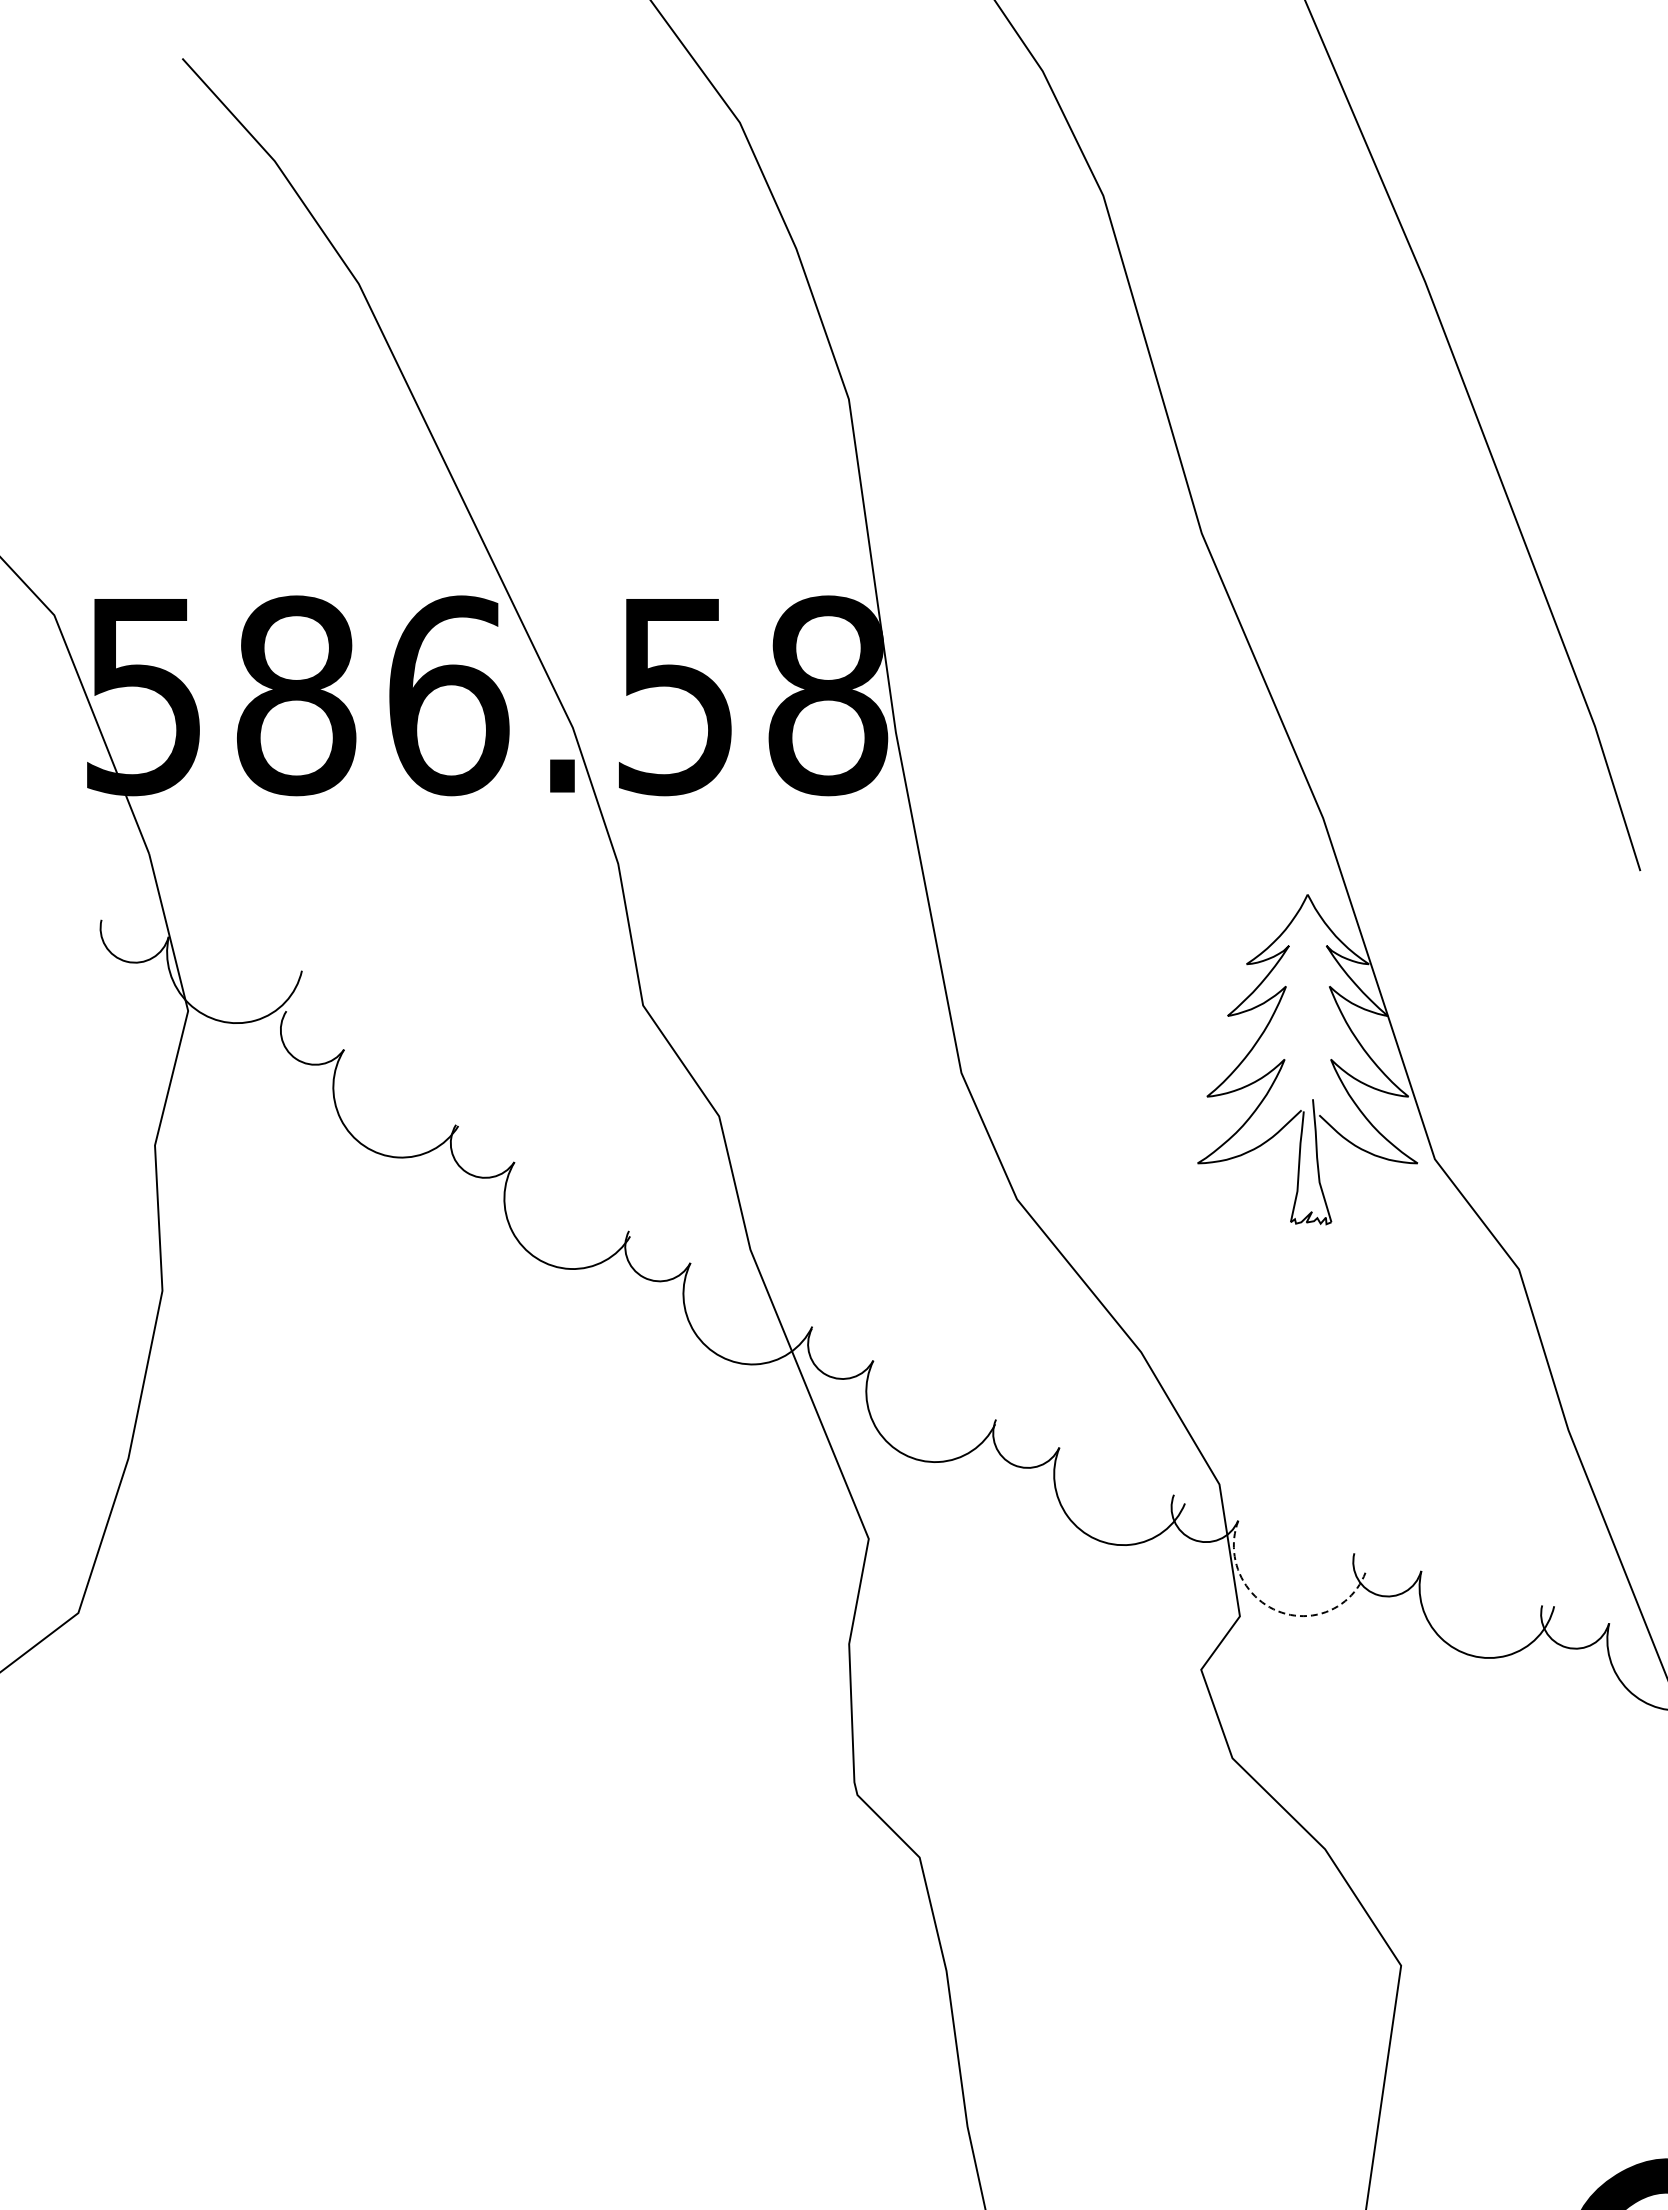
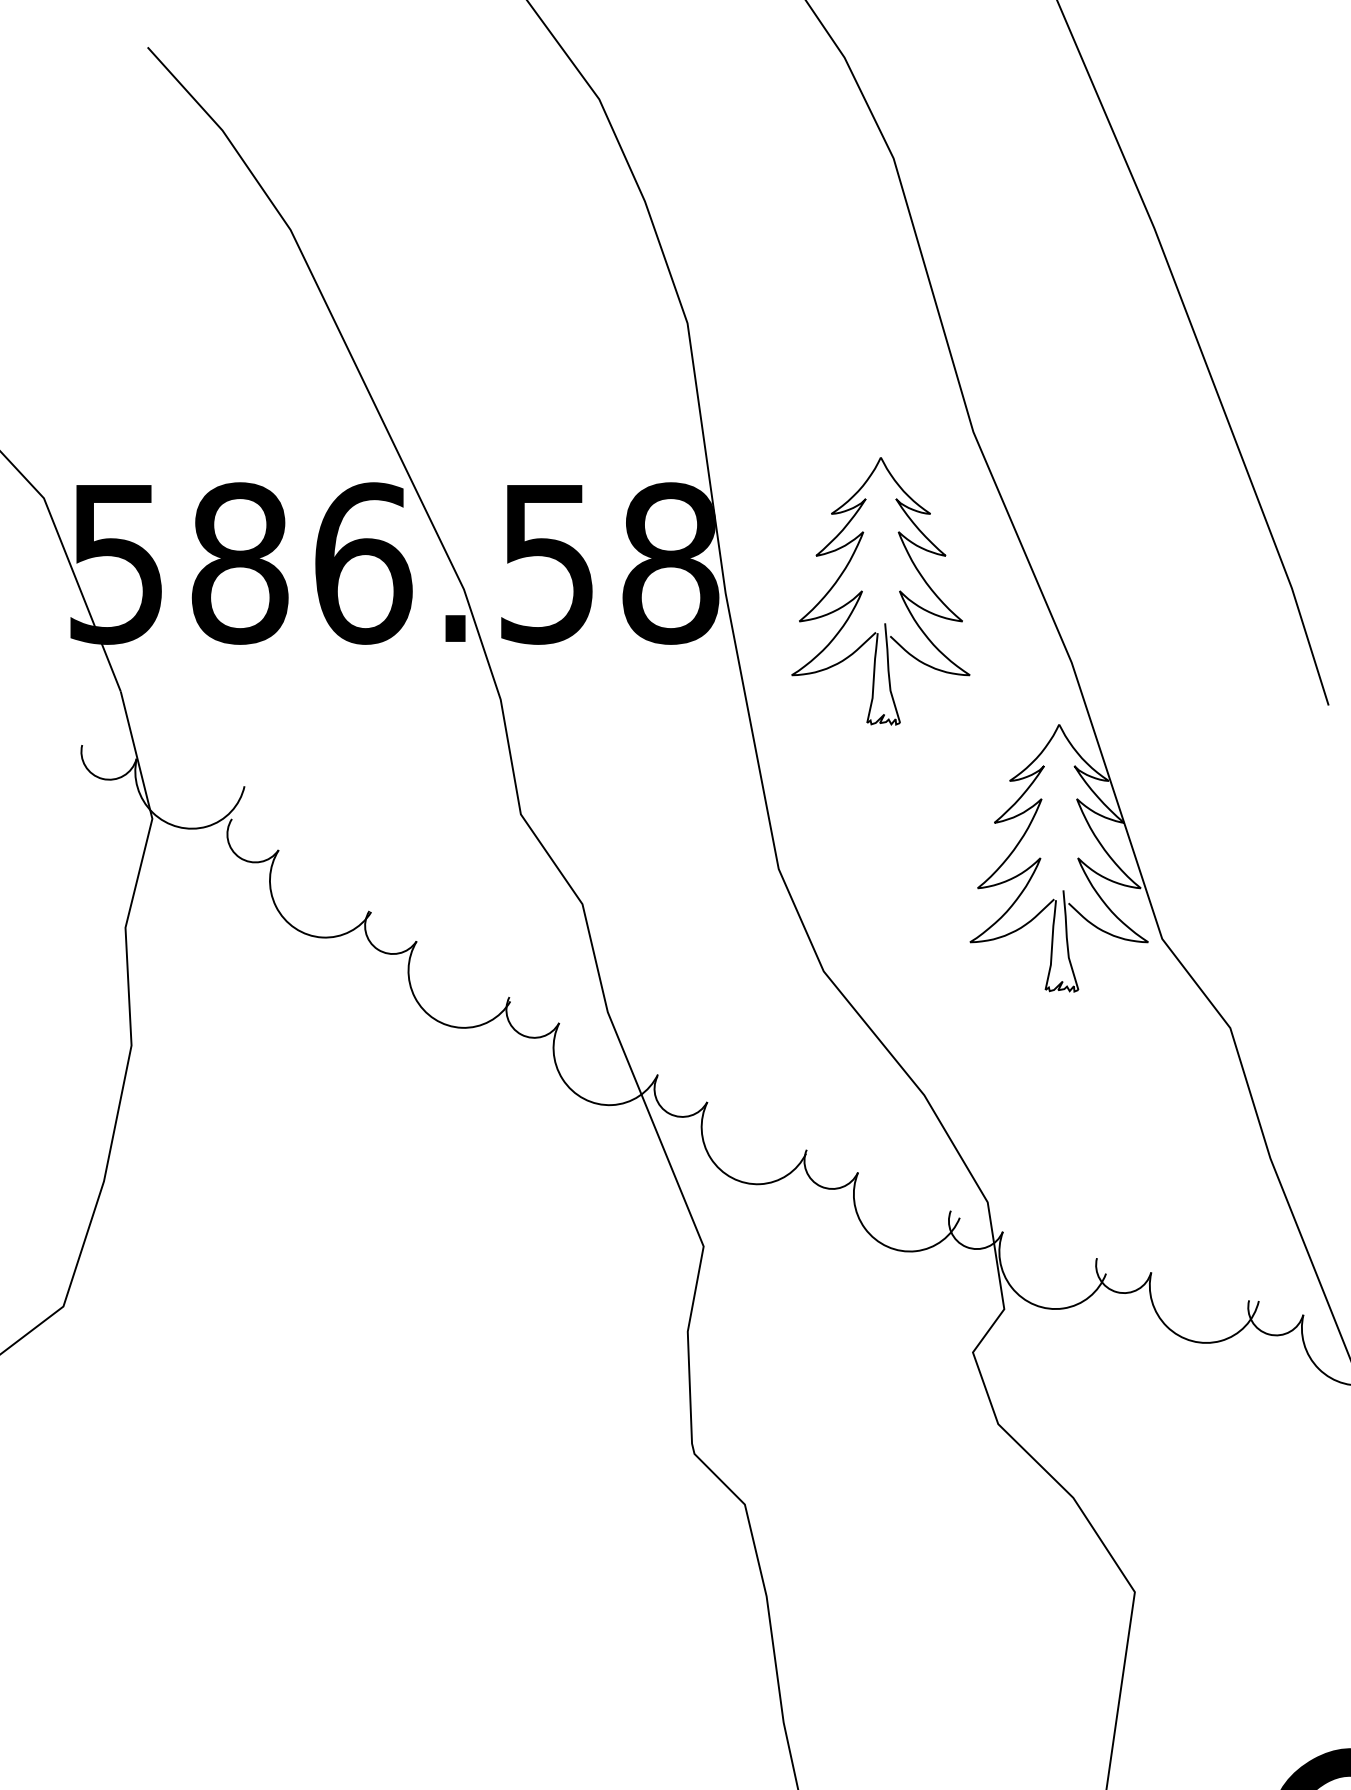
part: (1065, 730) -> (863, 591), added
arc: (1275, 1609) -> (1033, 1303), dashed -> solid

